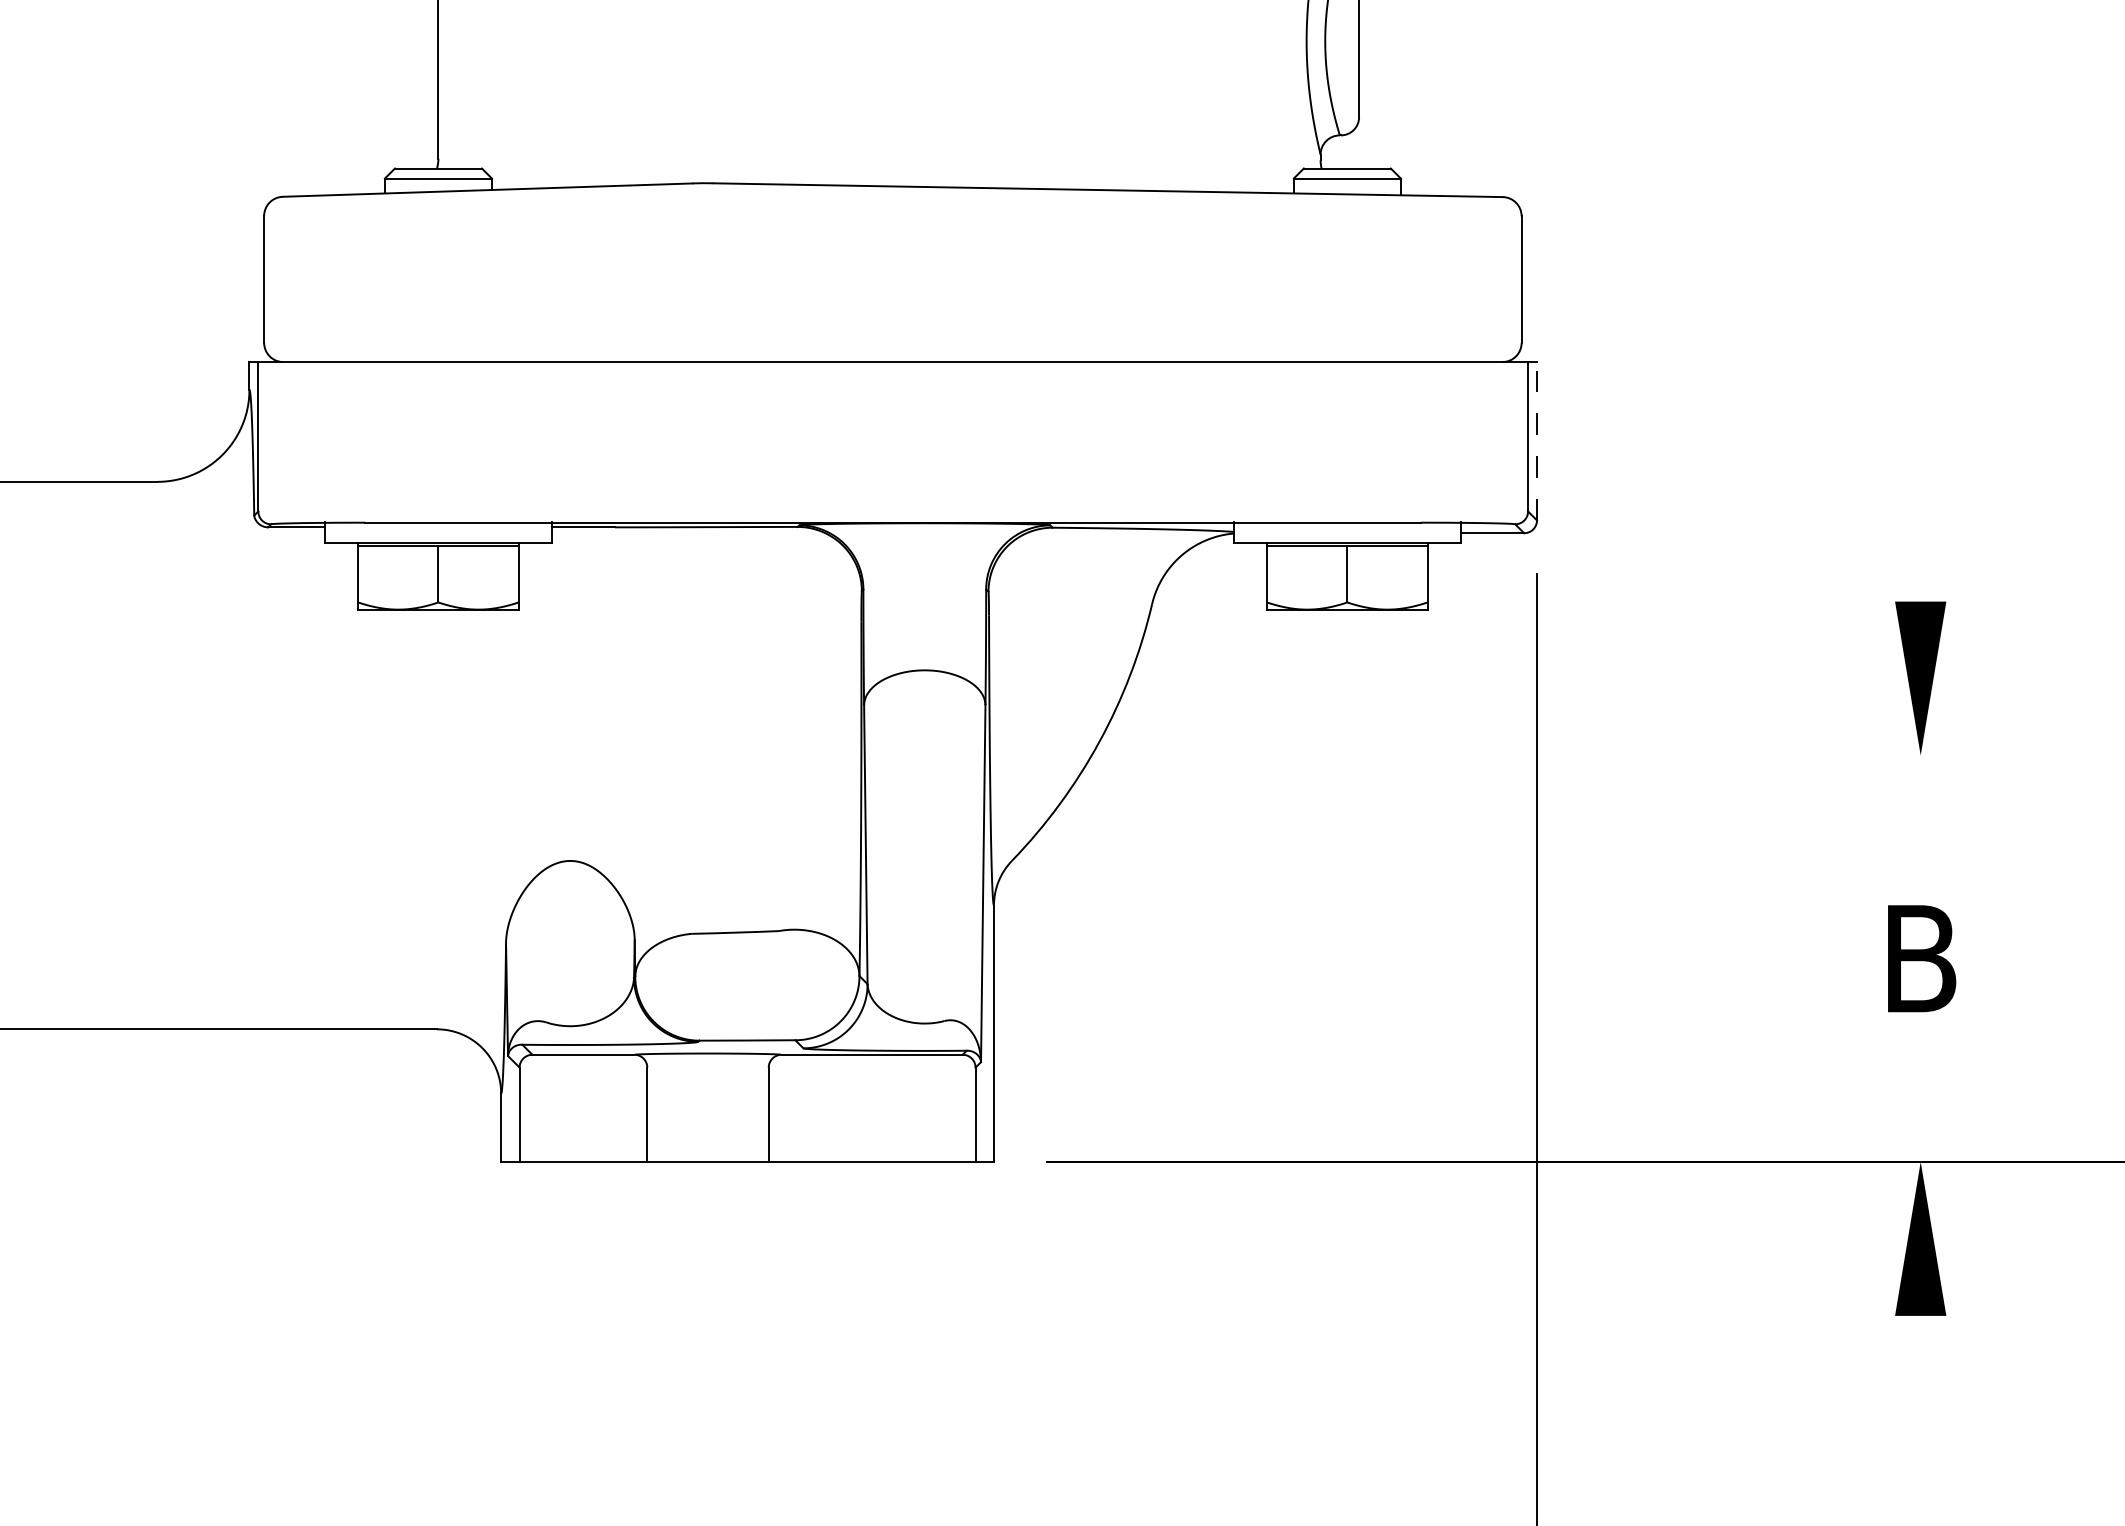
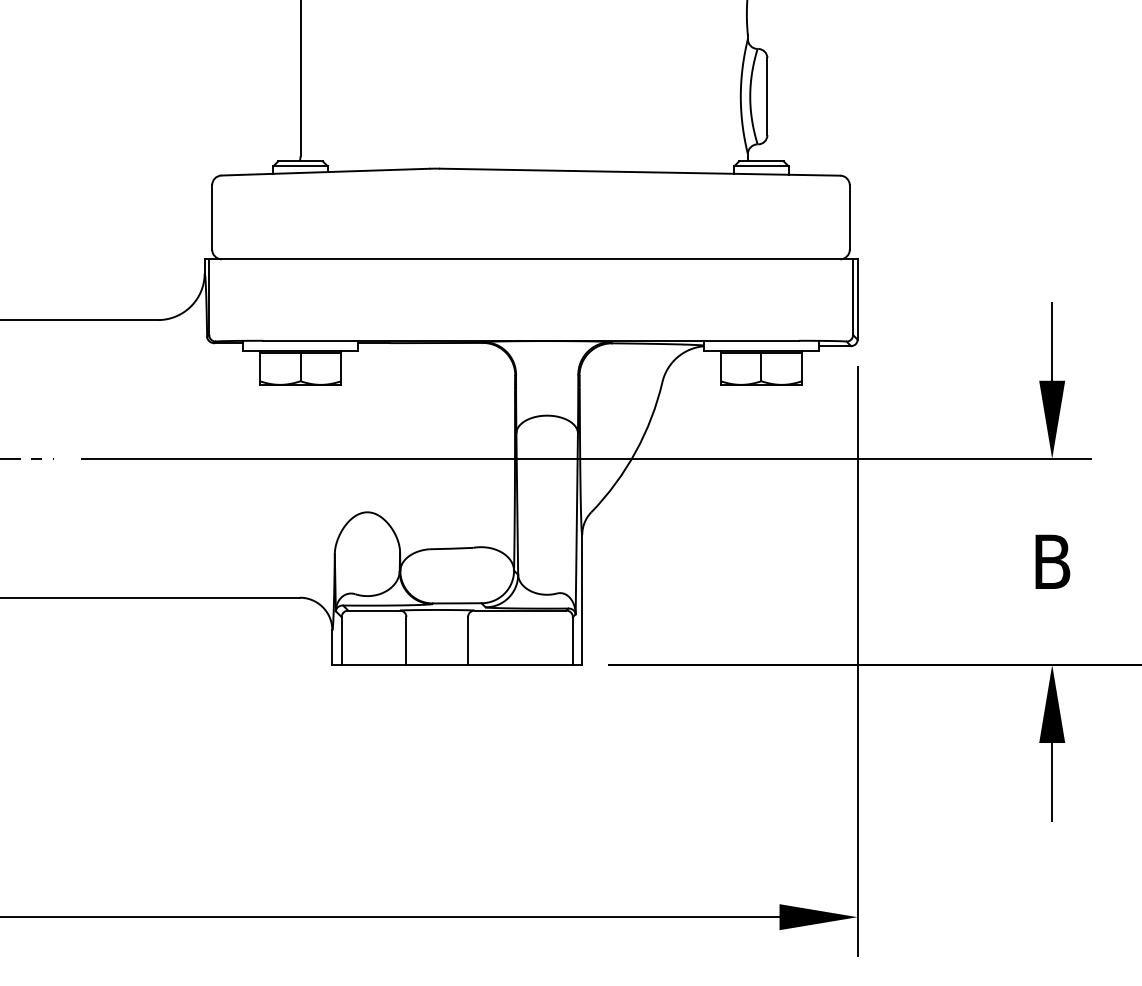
line: (1536, 439) -> (857, 298), dashed -> solid
line: (1921, 524) -> (1052, 341), added
line: (1002, 754) -> (586, 458), added
line: (1921, 1393) -> (1052, 782), added

